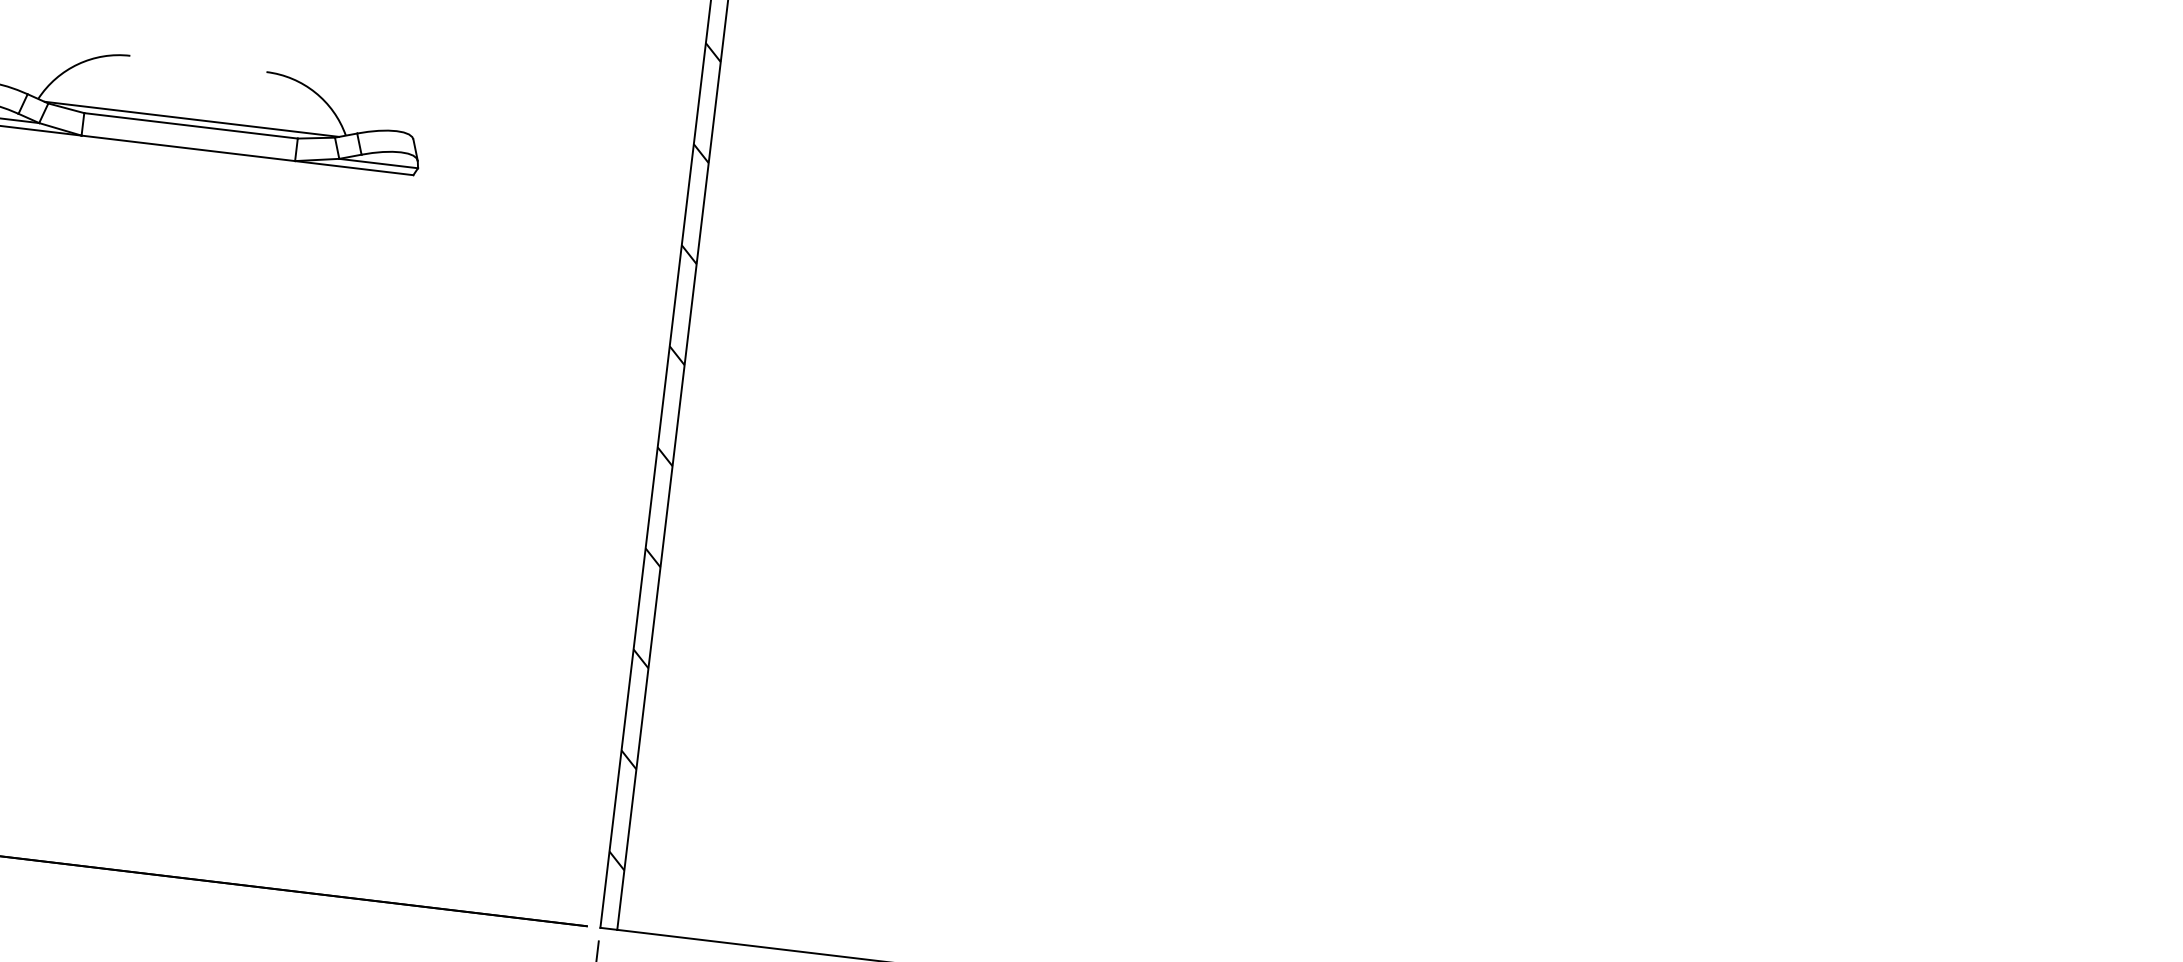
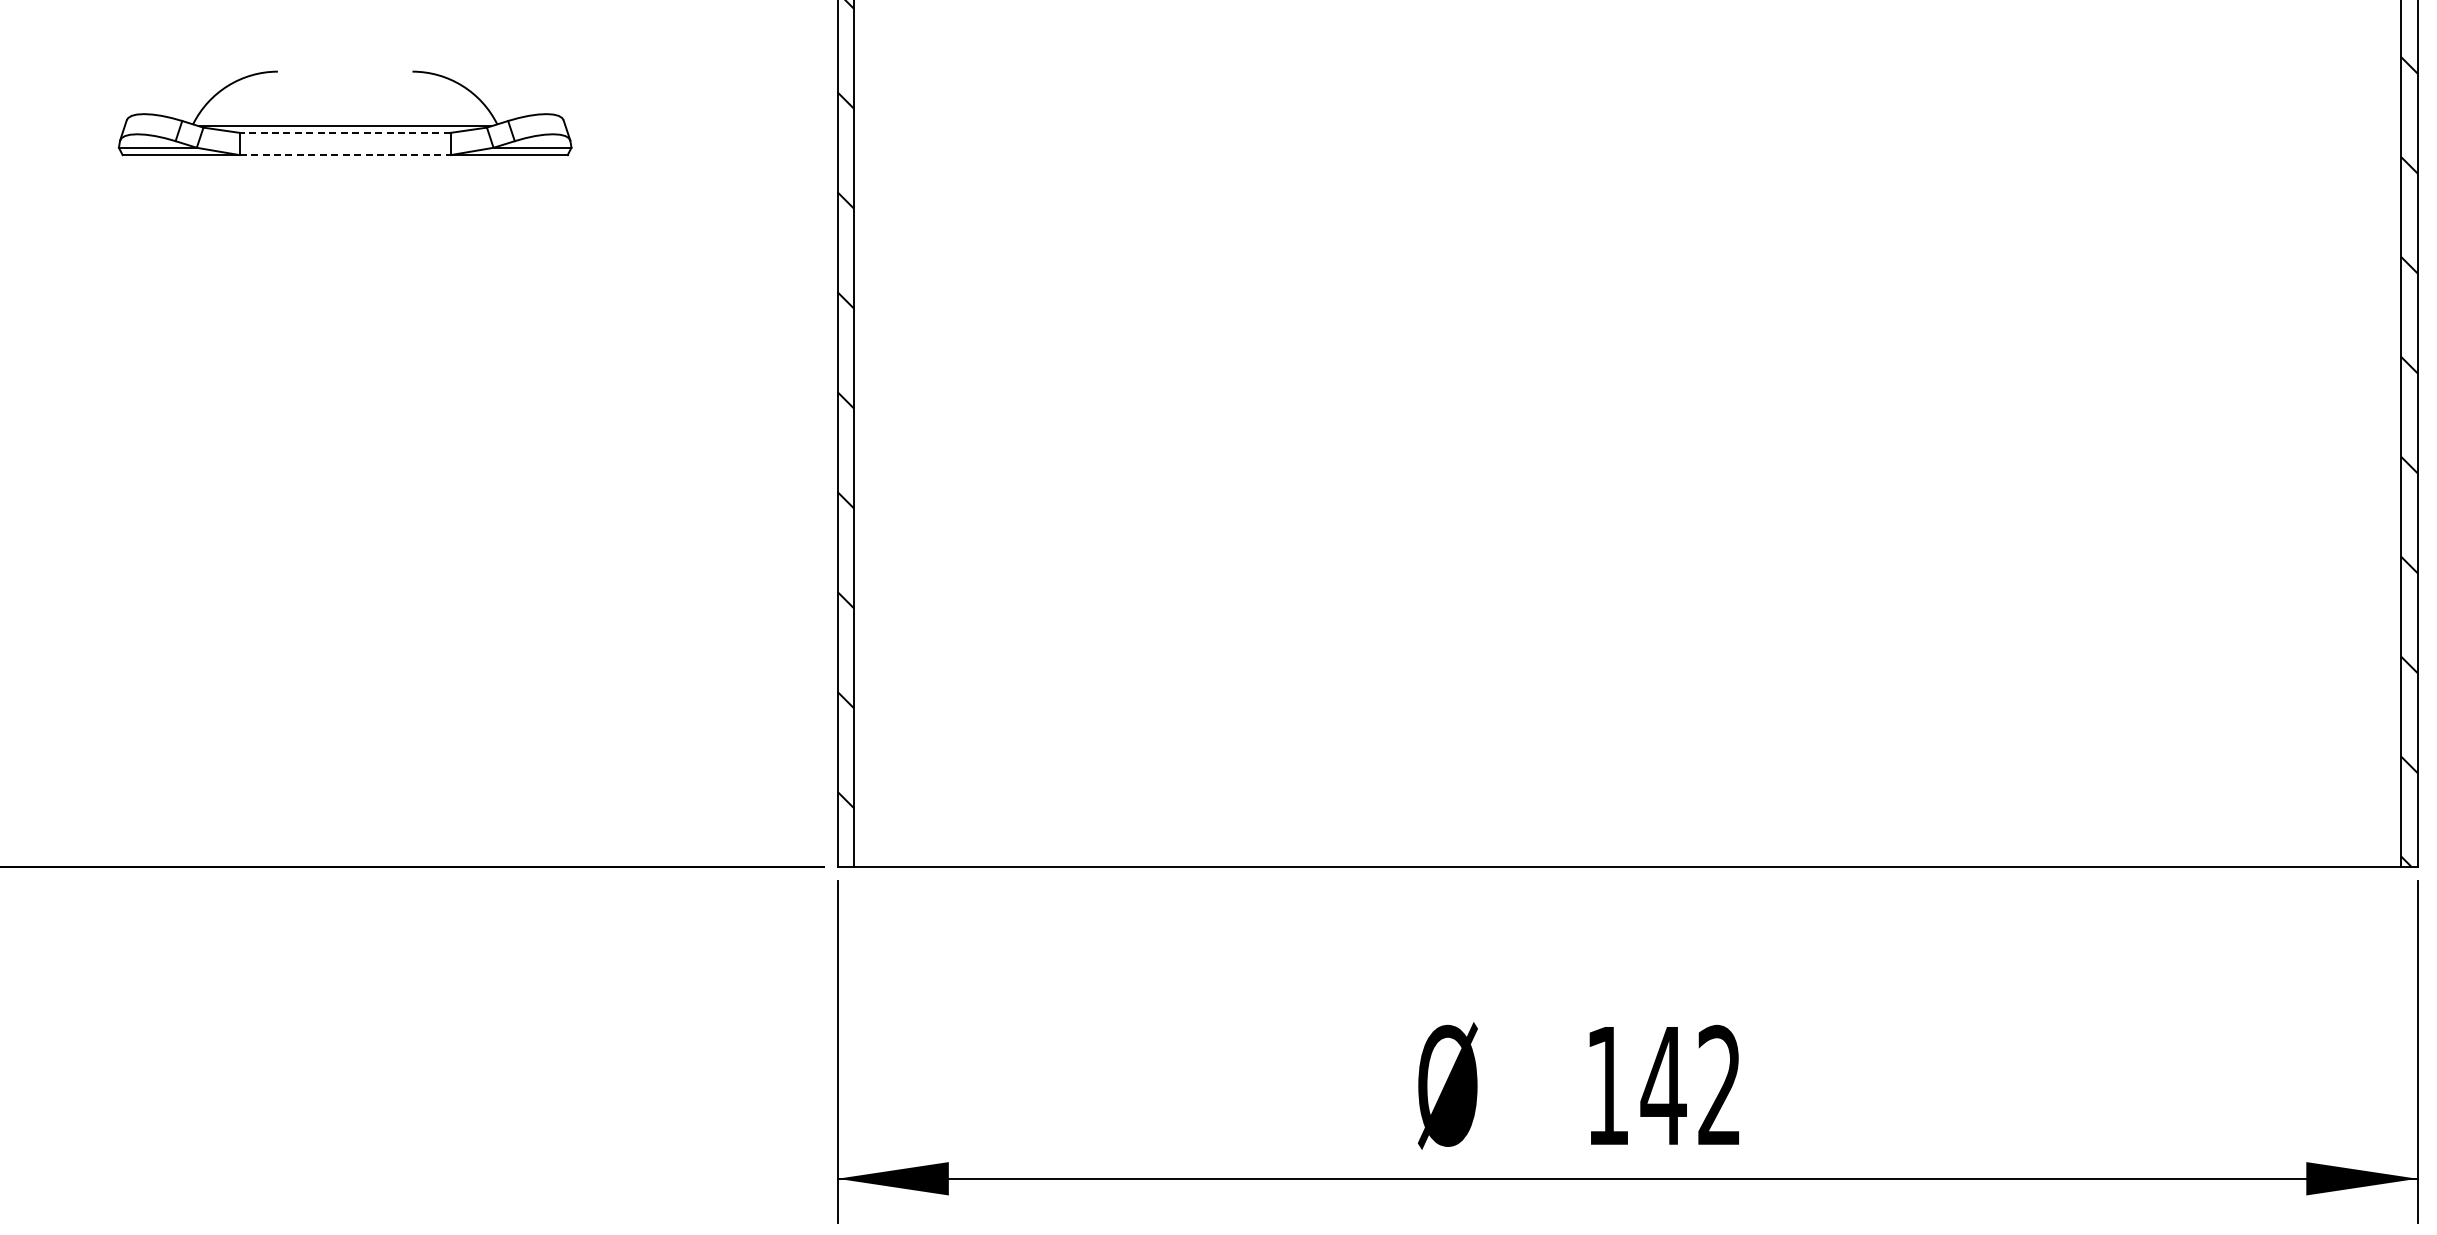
line: (191, 125) -> (345, 132), solid -> dashed
line: (188, 148) -> (345, 155), solid -> dashed

